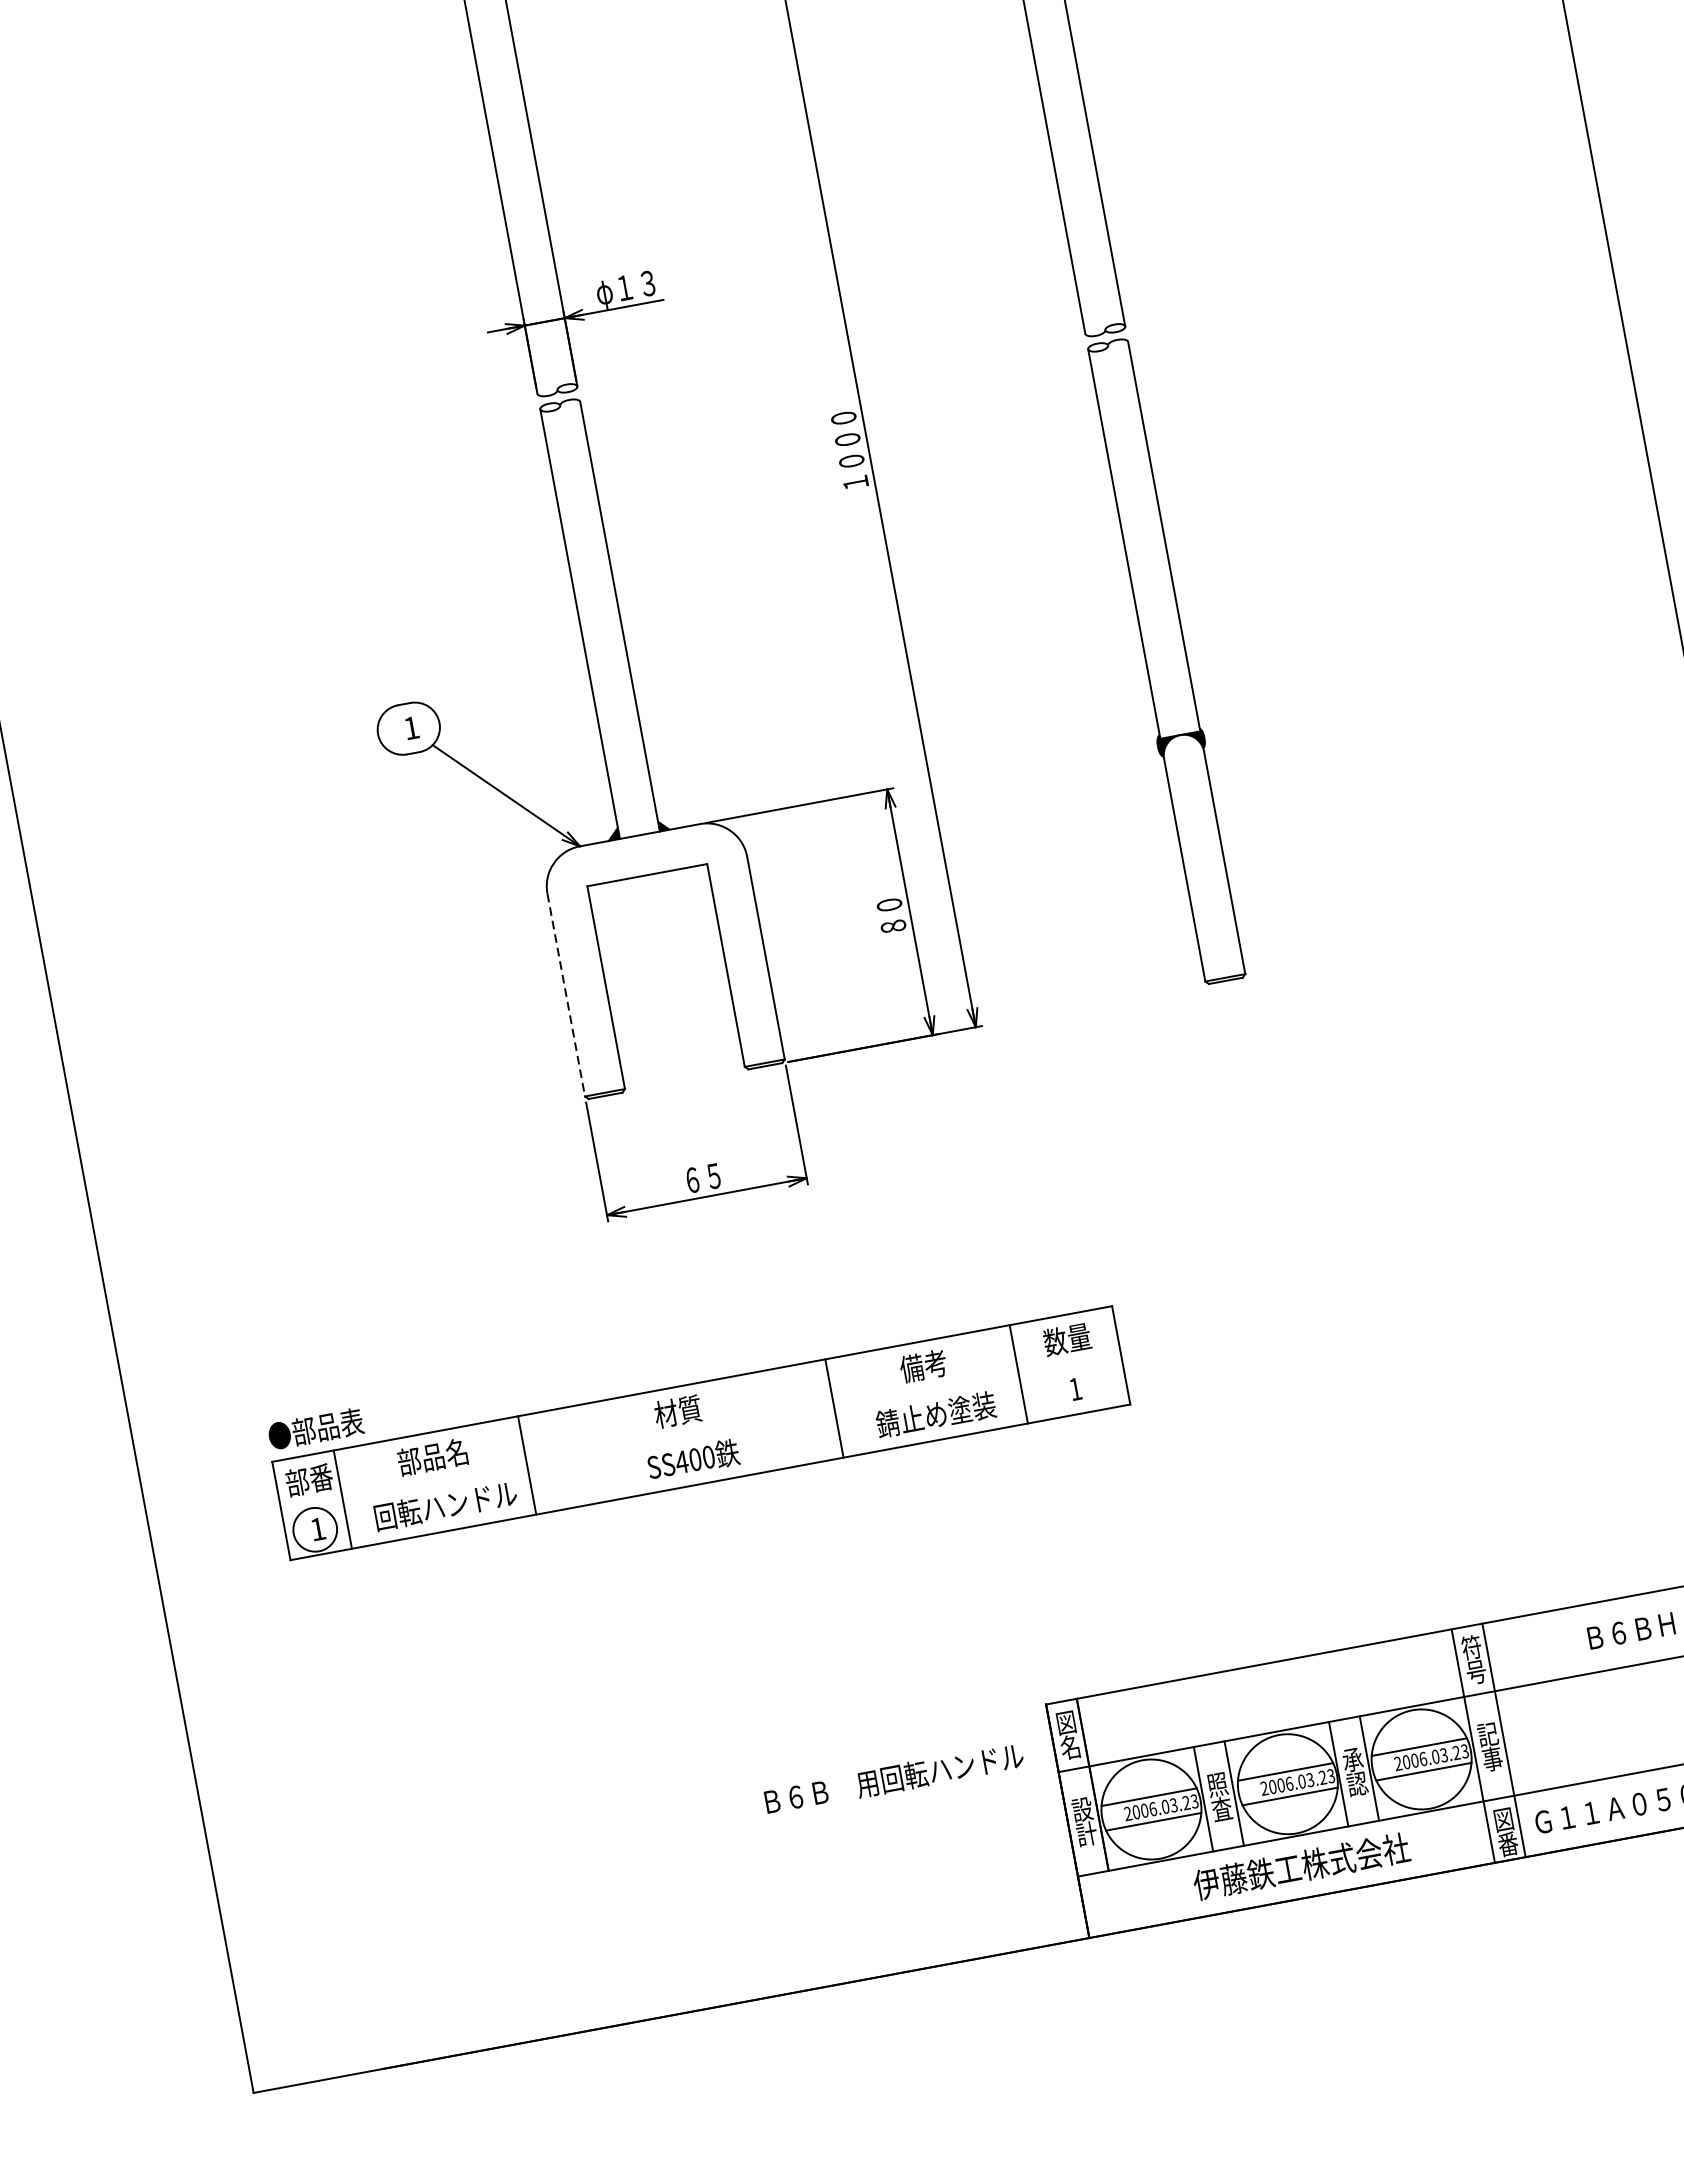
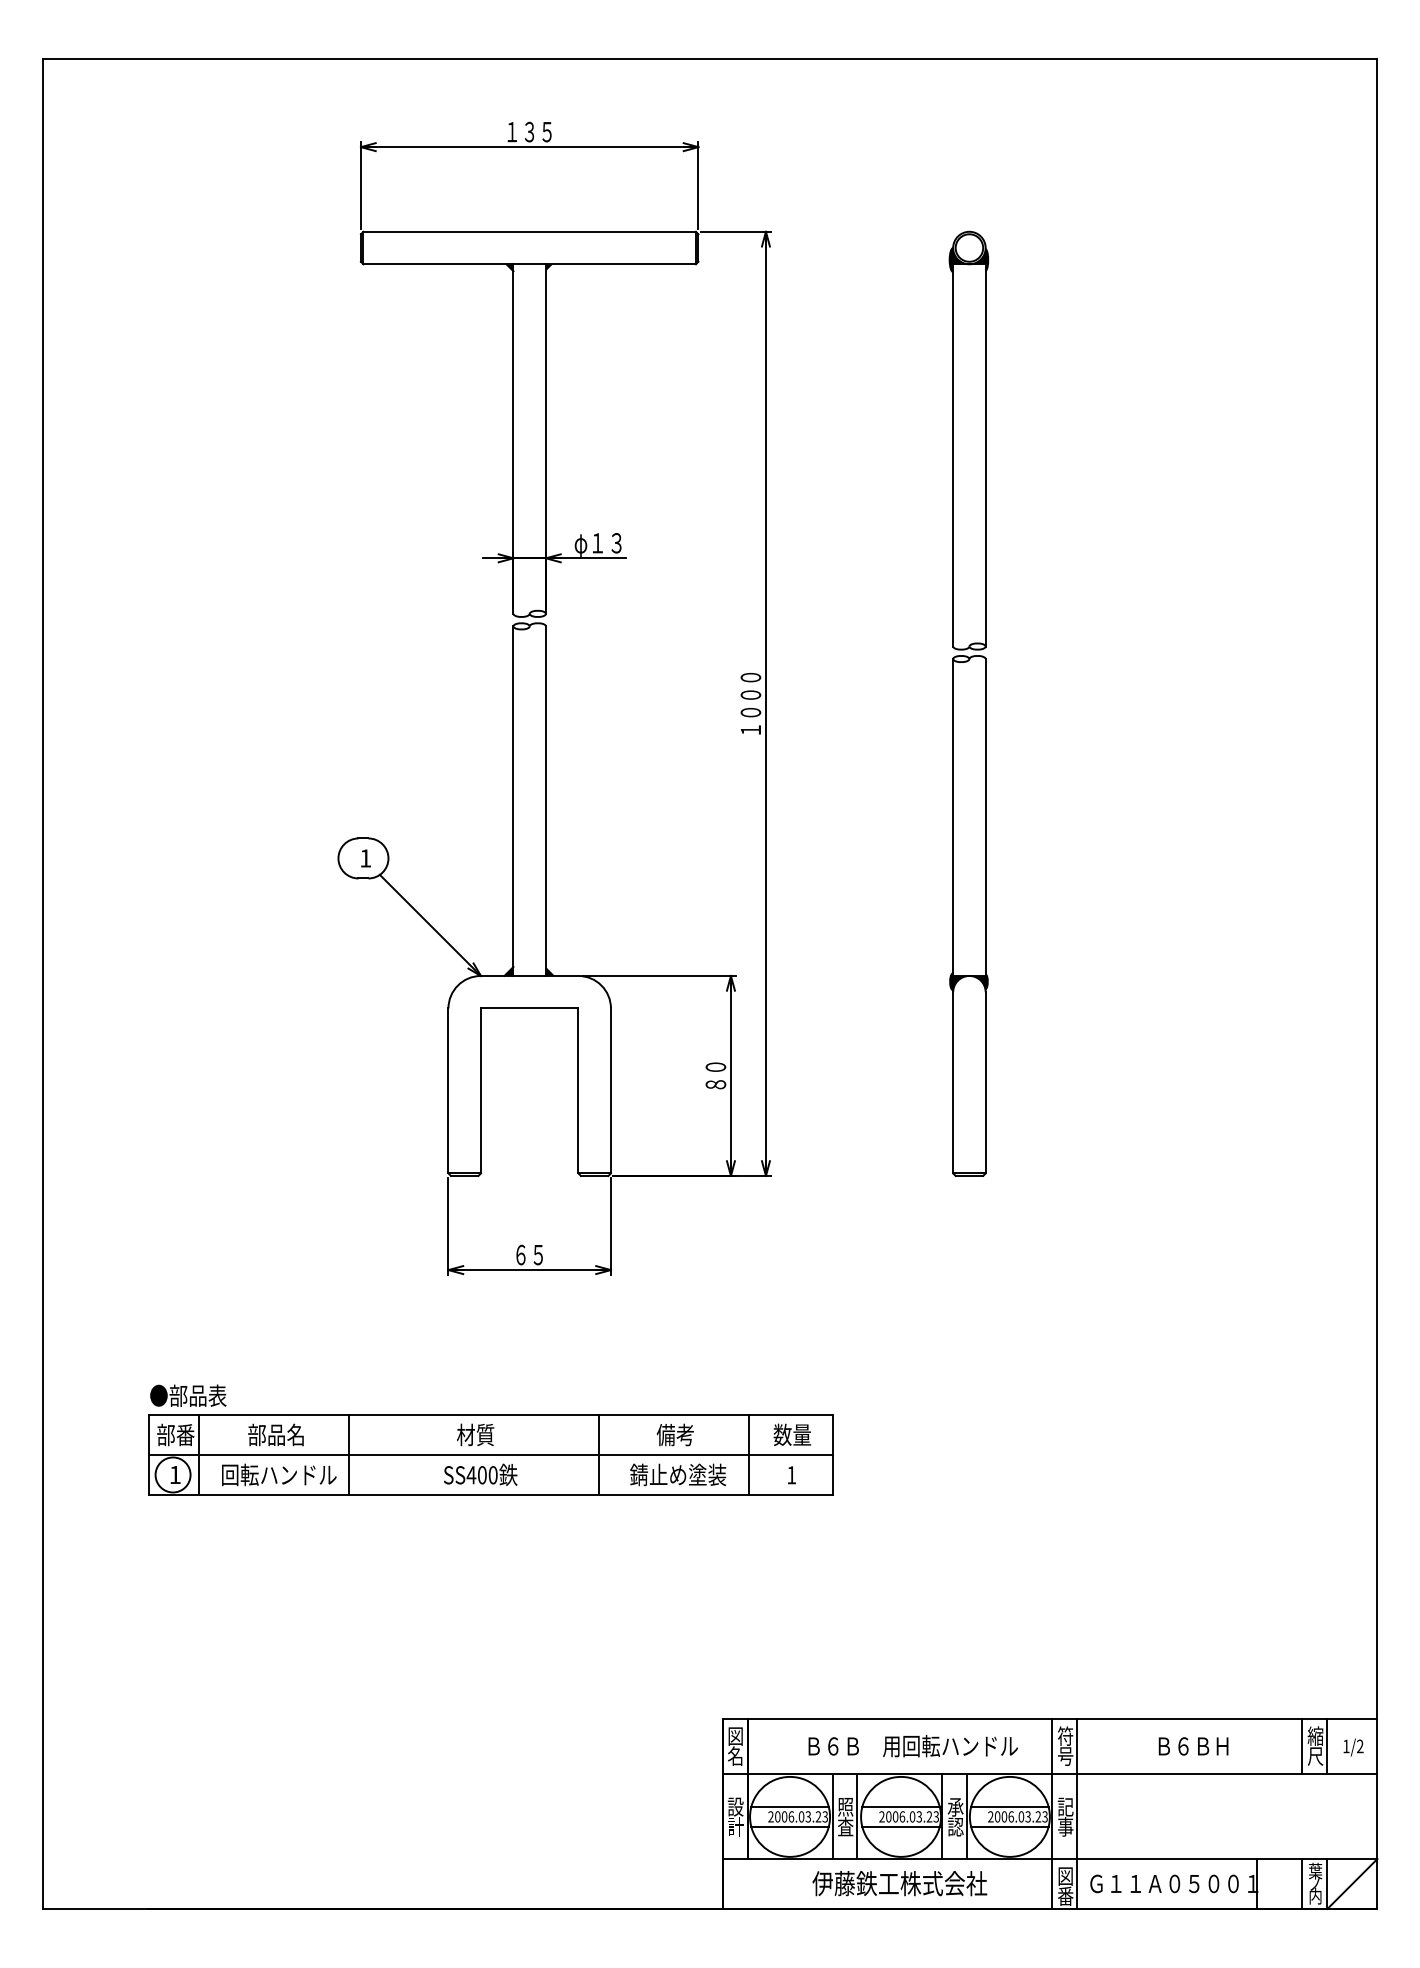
line: (566, 995) -> (448, 1091), dashed -> solid
line: (700, 1433) -> (490, 1455), added
text: (893, 1779) -> (912, 1746), moved

